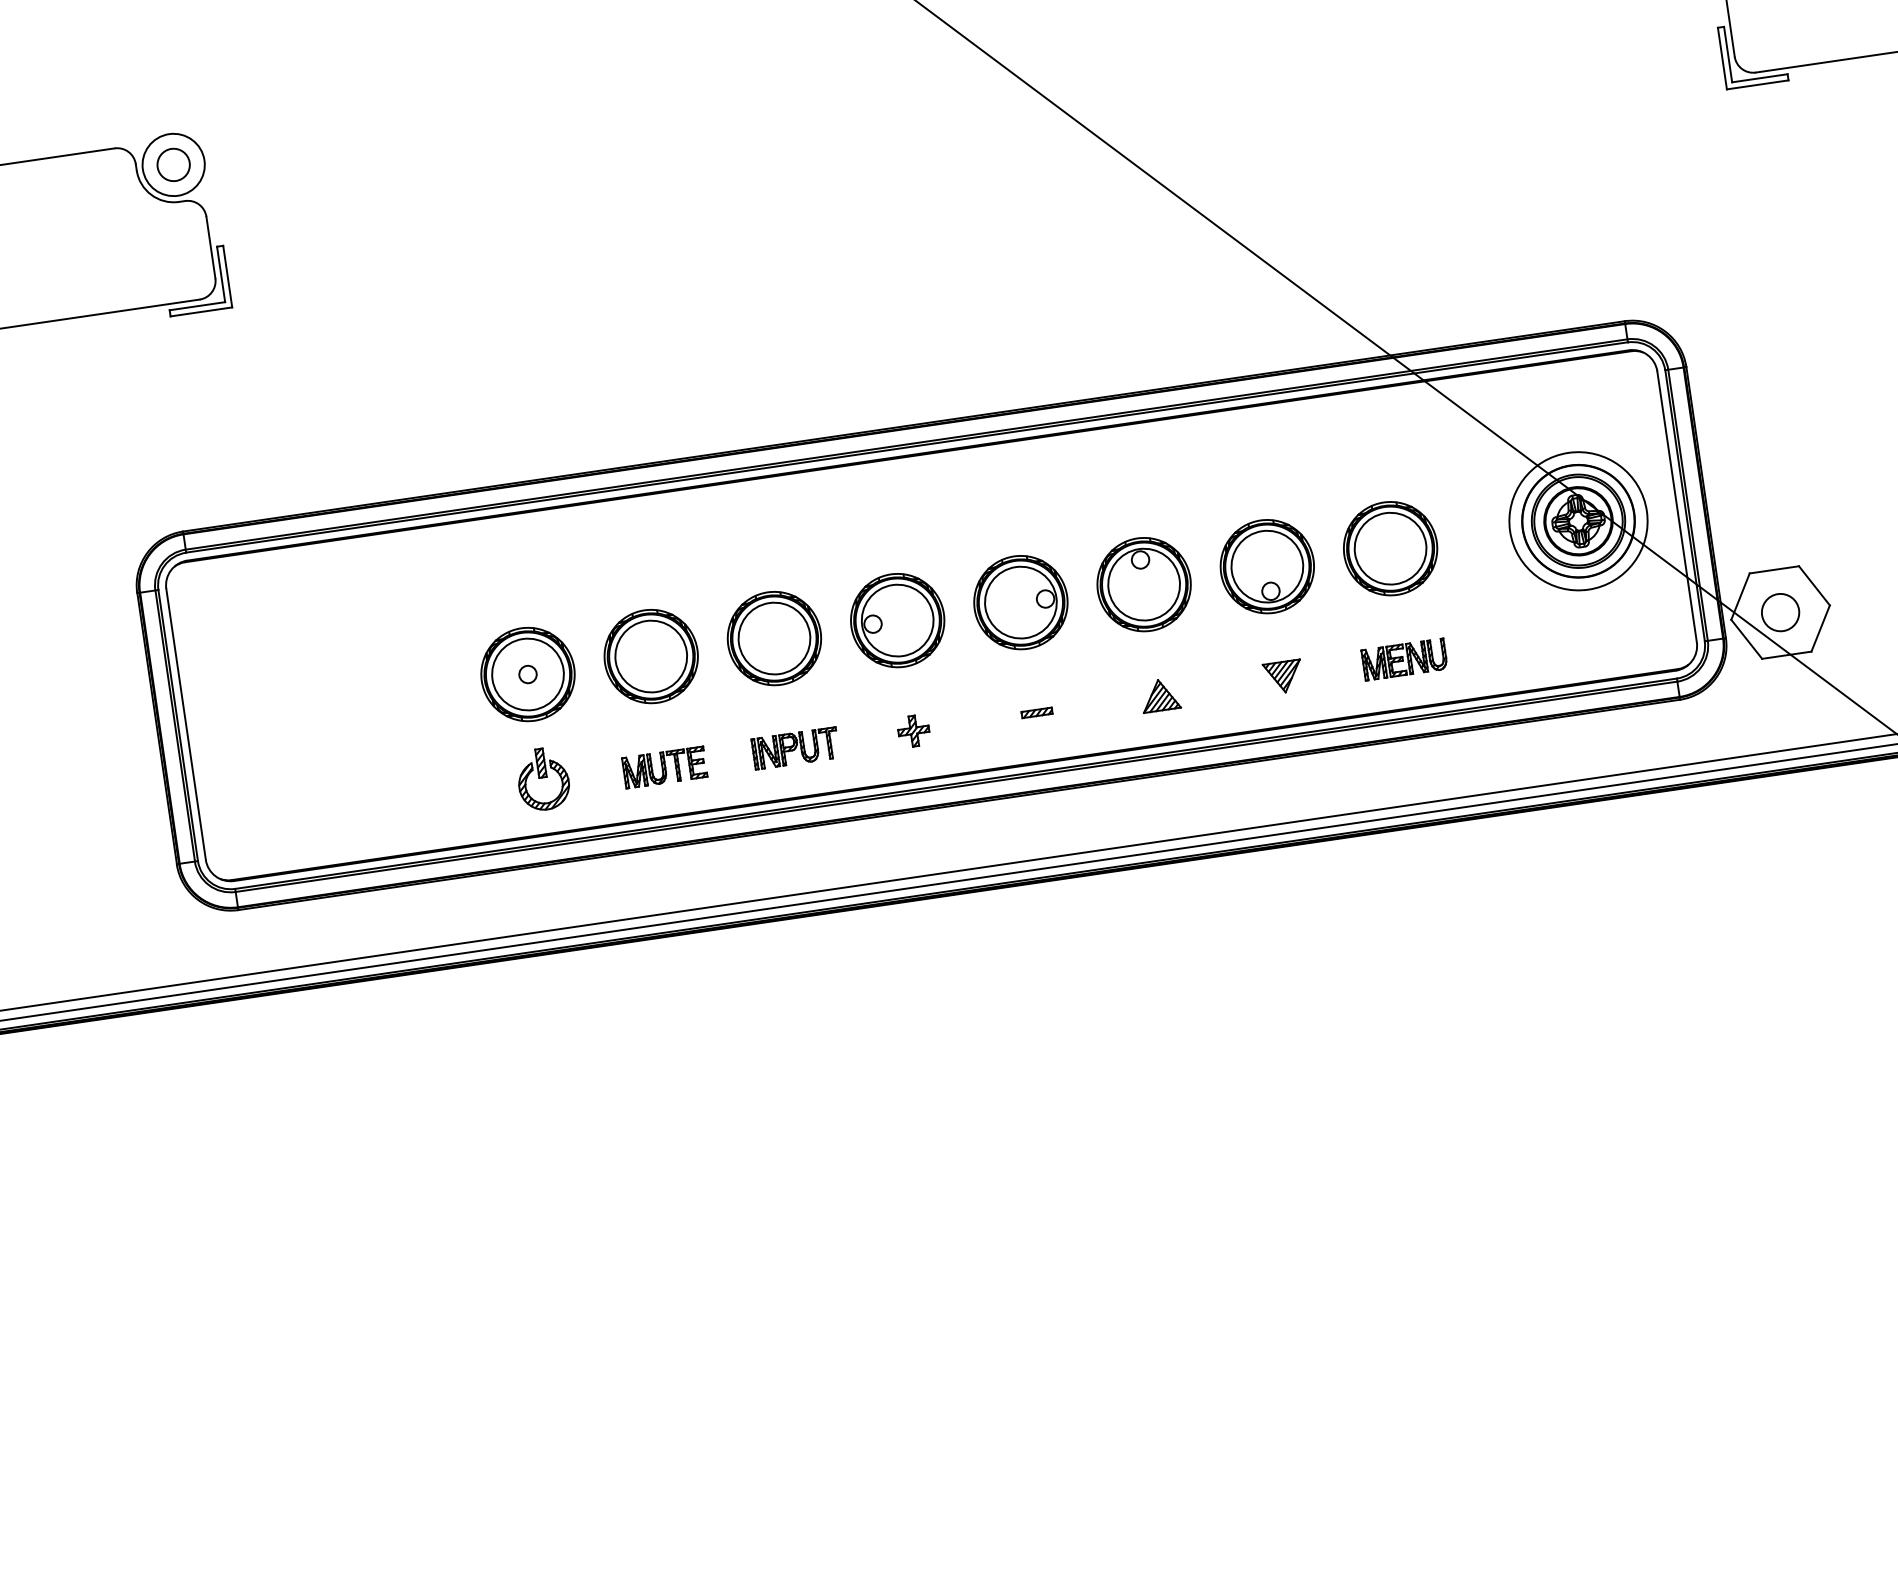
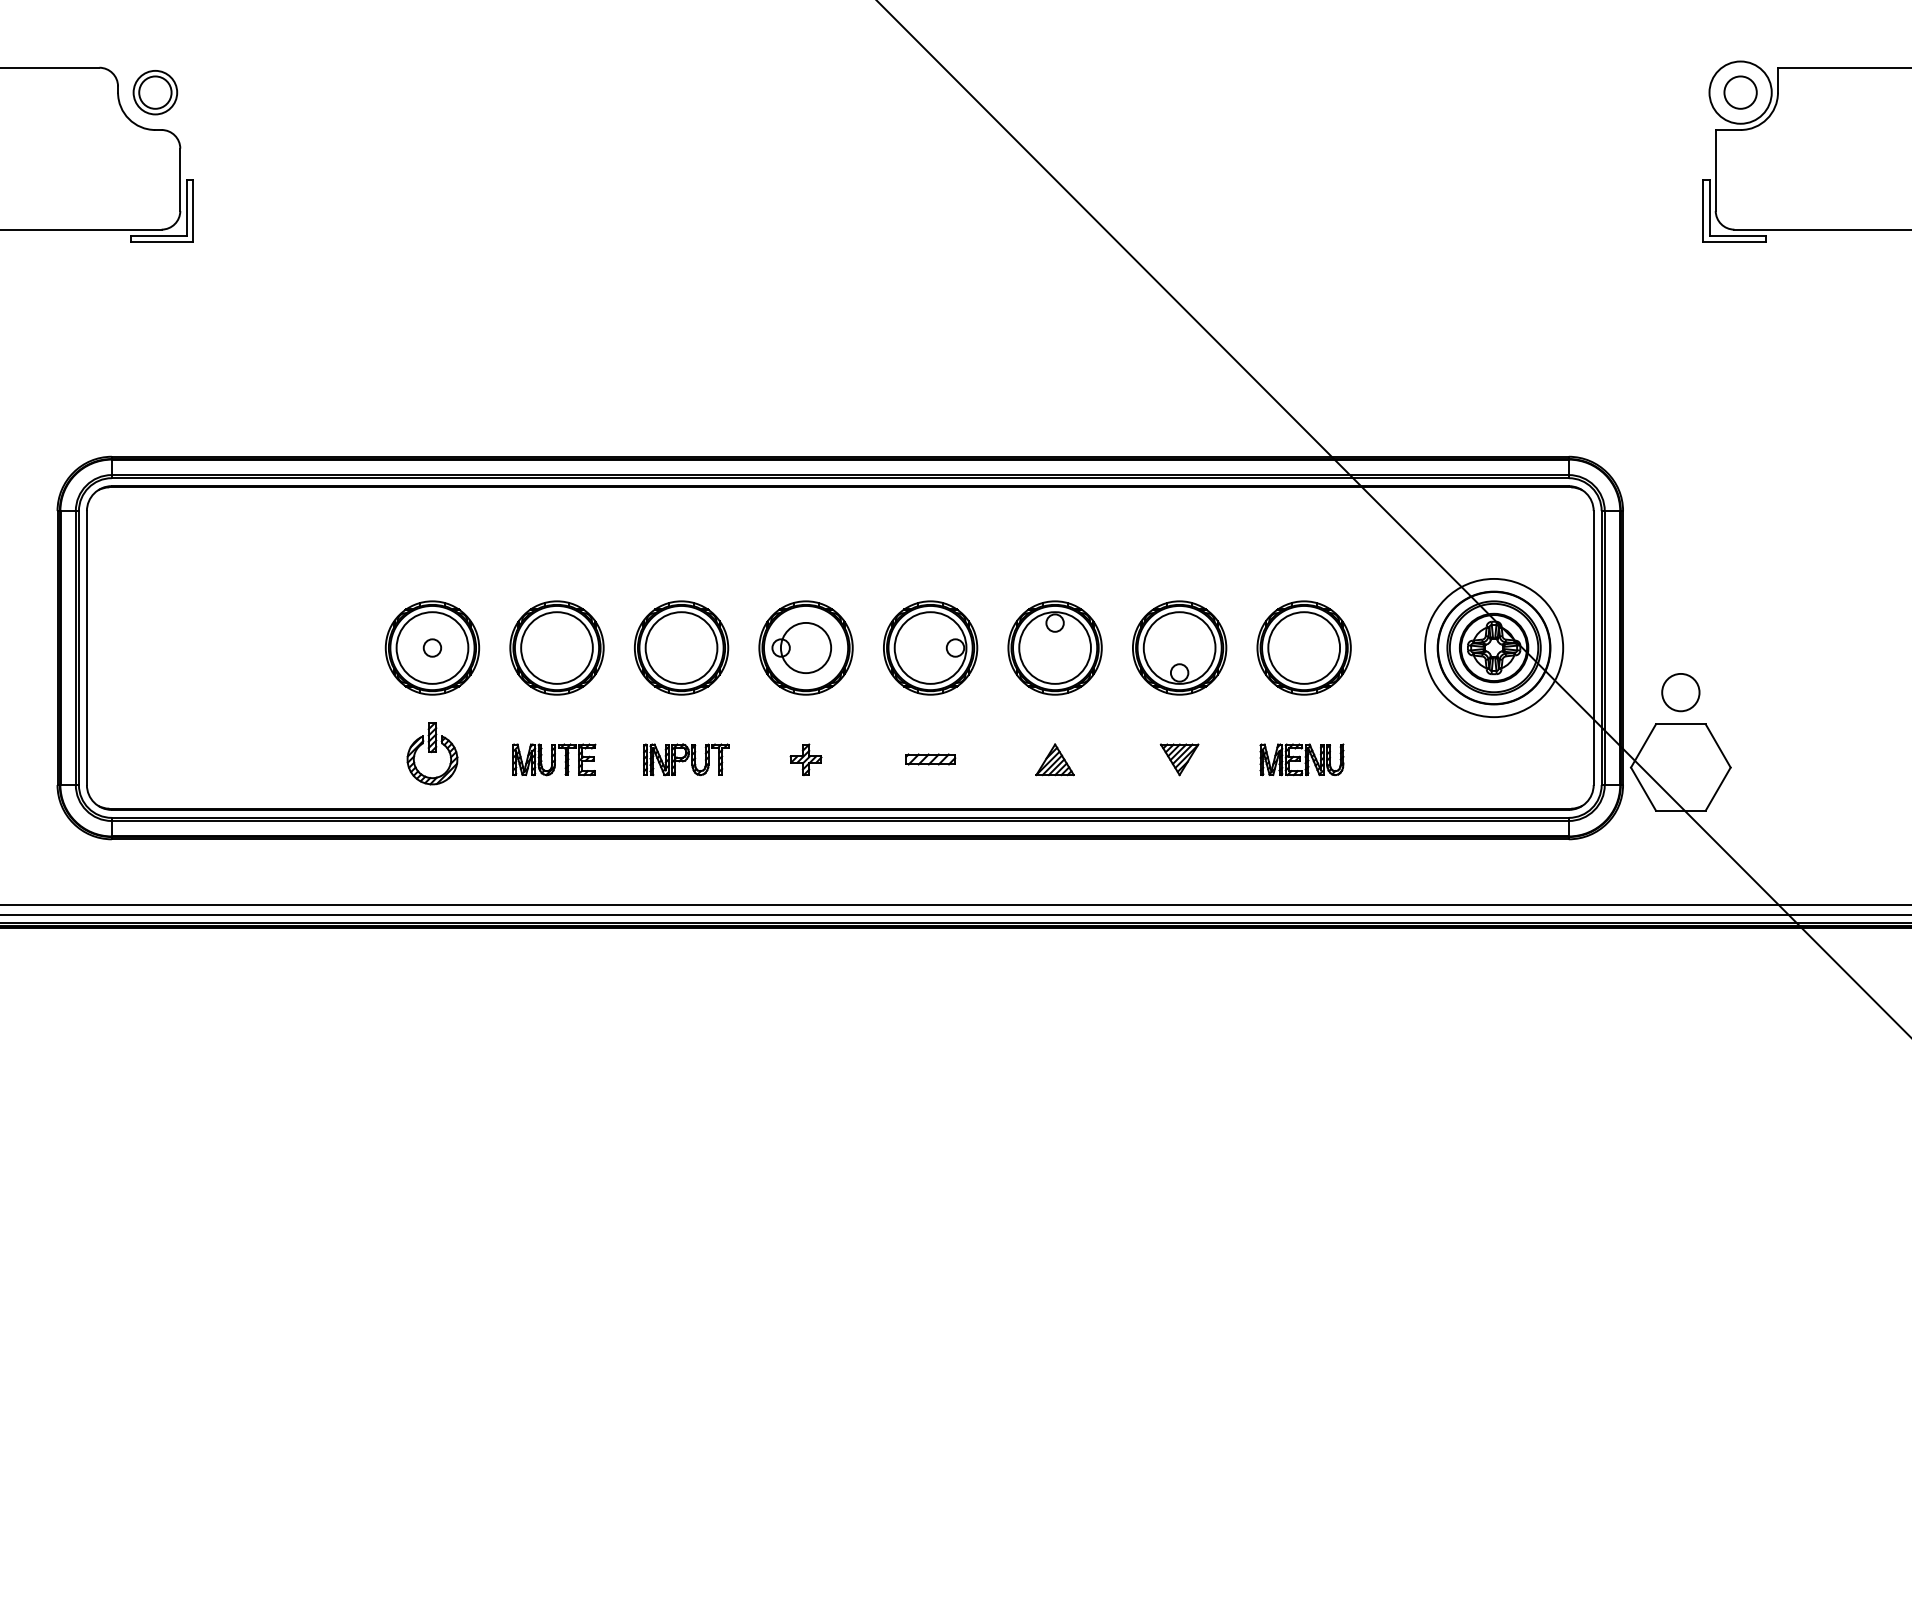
circle: (173, 164) -> (155, 92), size x0.7
circle: (1780, 612) -> (1680, 692), moved
circle: (897, 620) -> (805, 647), size x0.7
part: (1036, 712) -> (930, 759), size x1.6

